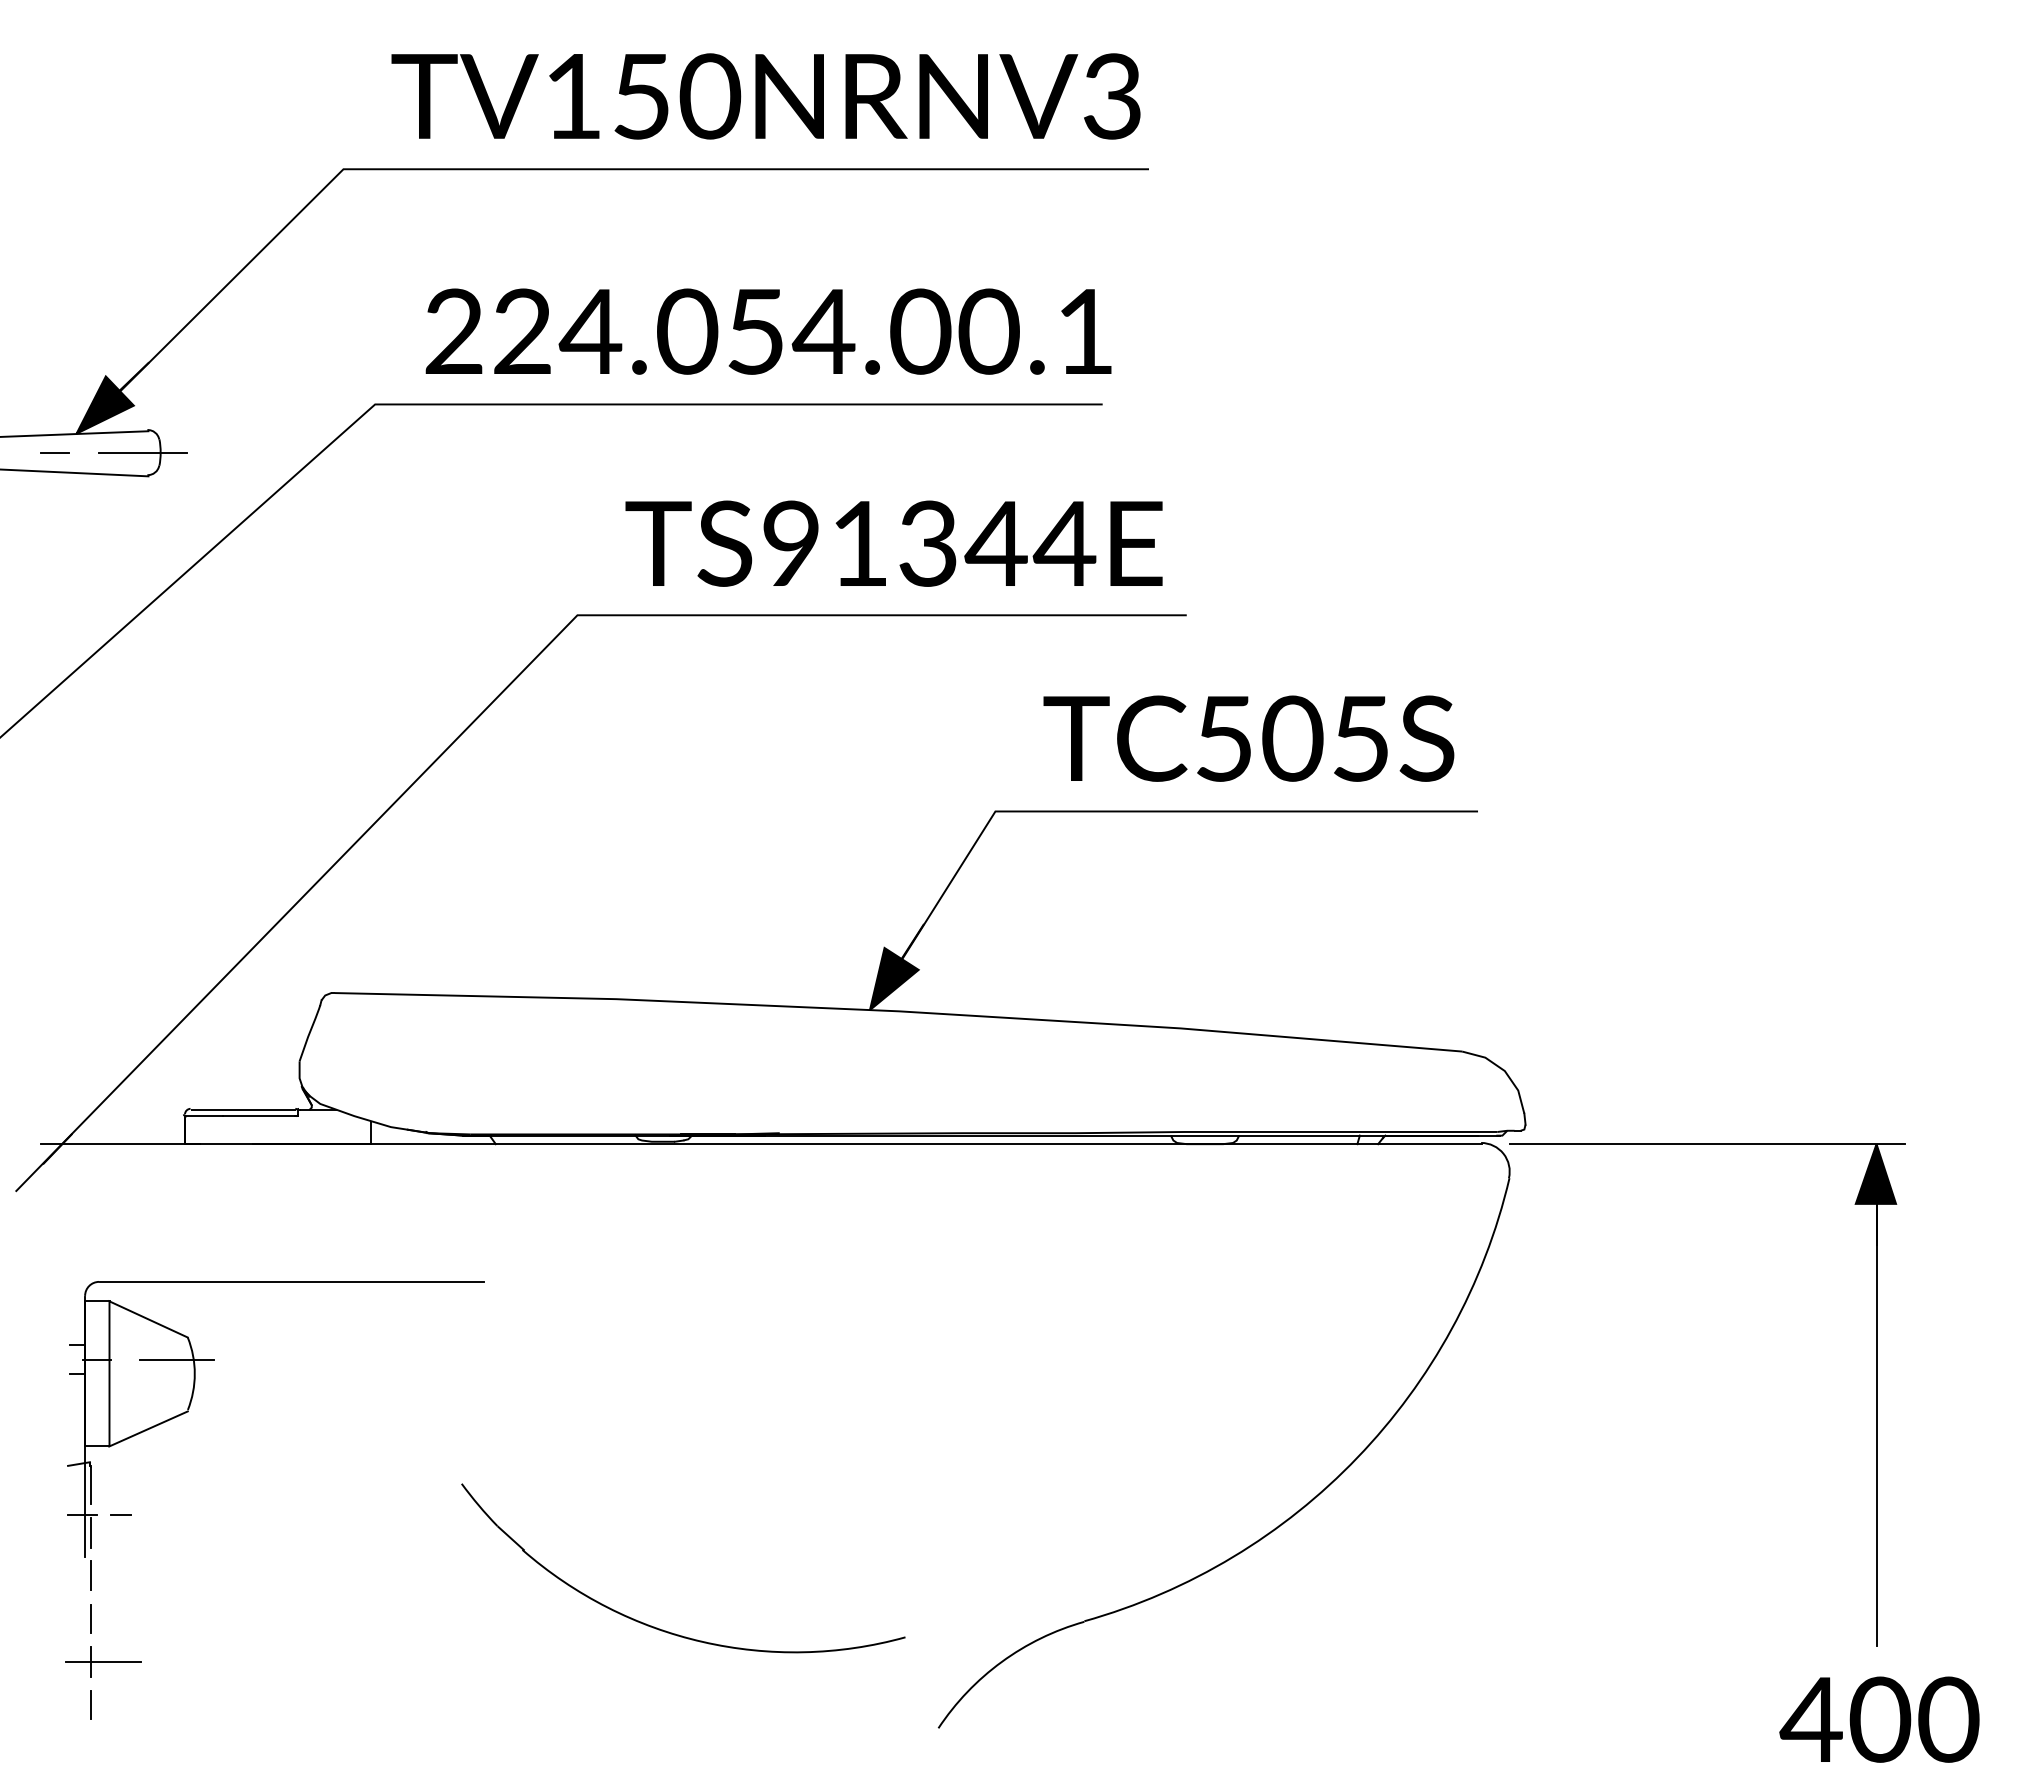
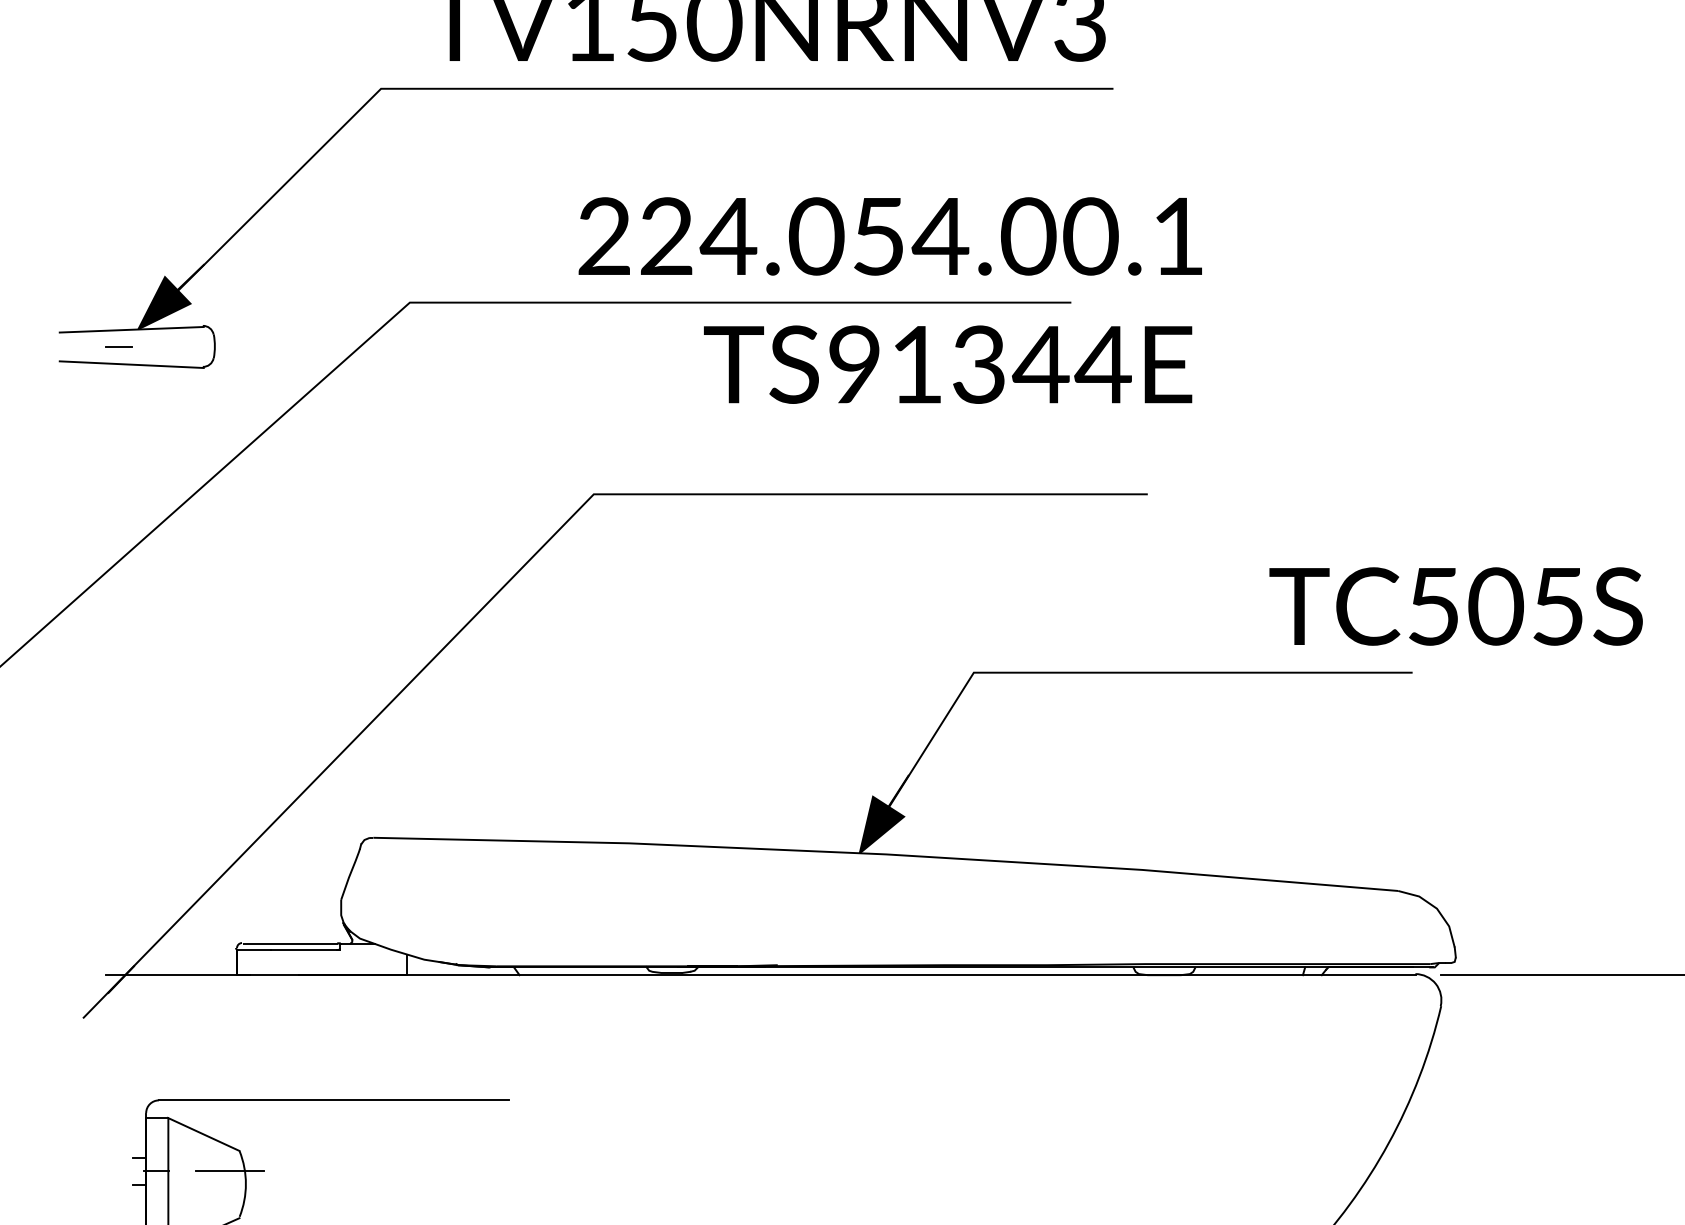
text: (768, 331) -> (890, 236), moved
line: (142, 453) -> (198, 347), removed
text: (893, 543) -> (947, 364), moved
text: (1248, 738) -> (1455, 606), moved

